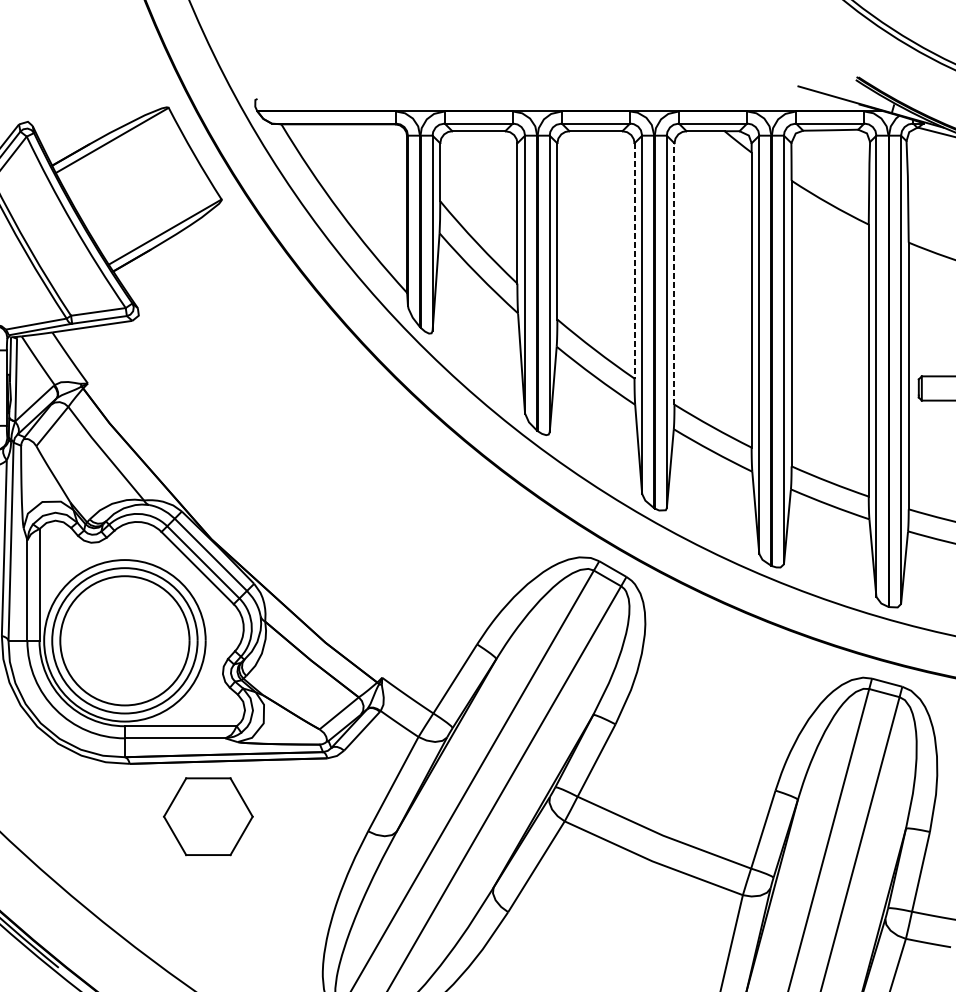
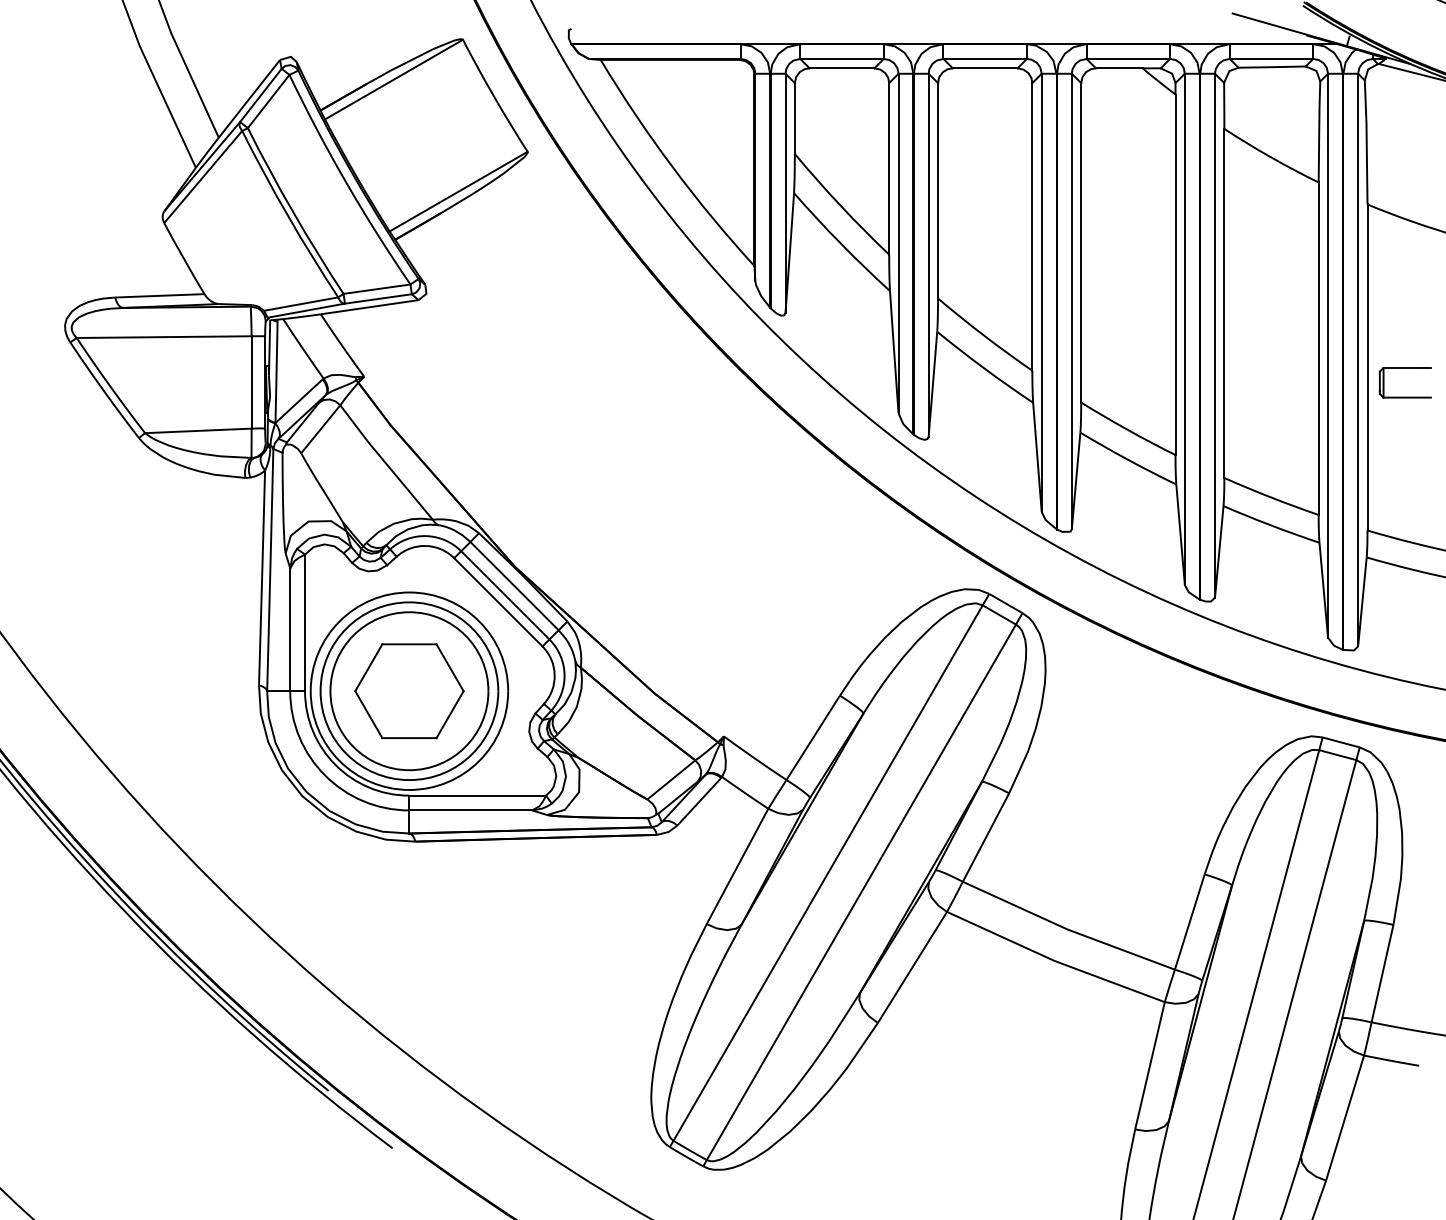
line: (634, 260) -> (1032, 226), dashed -> solid
line: (674, 273) -> (1081, 242), dashed -> solid
part: (208, 816) -> (409, 691), moved

